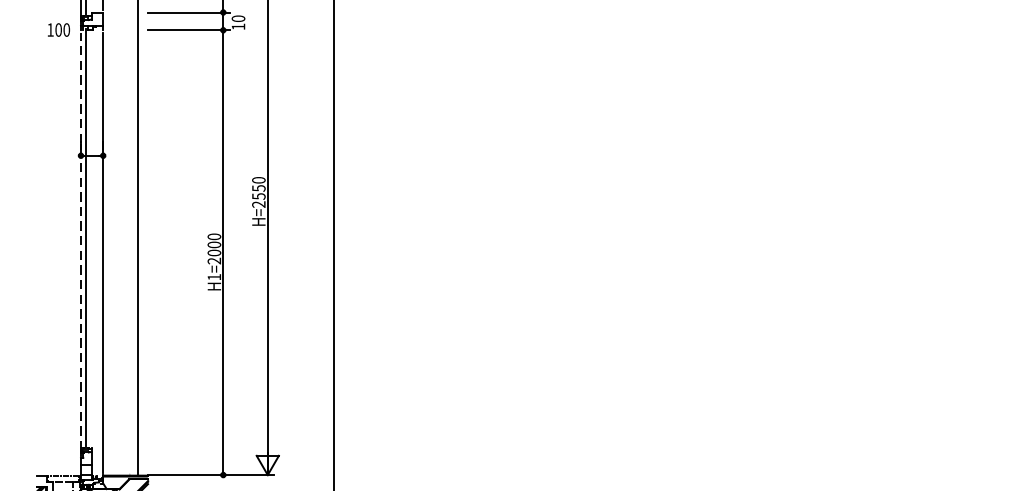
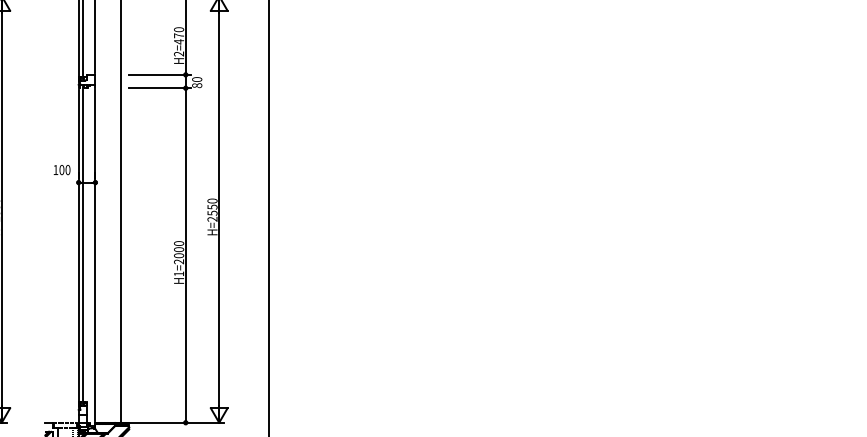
text: (238, 26) -> (197, 85), 10 -> 80
text: (58, 30) -> (61, 170), moved
line: (80, 240) -> (78, 246), dashed -> solid

